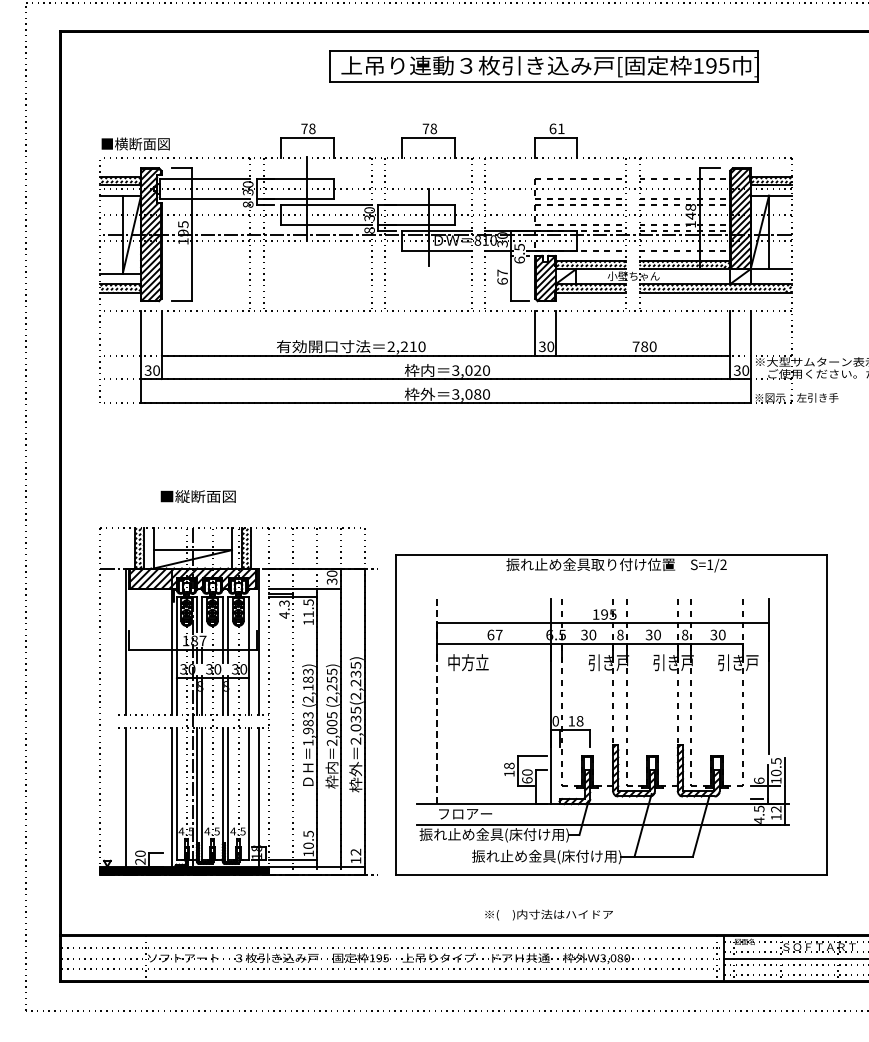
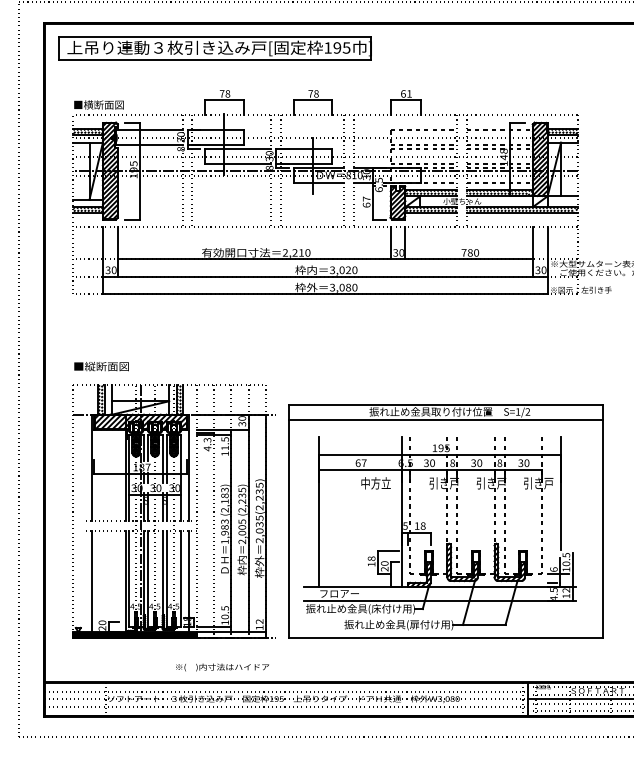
part: (543, 66) -> (214, 48), moved
text: (197, 496) -> (101, 366), moved
line: (611, 575) -> (446, 419), added
text: (468, 662) -> (376, 483), moved
text: (331, 679) -> (241, 495), (2,255) -> (2,235)
line: (436, 702) -> (318, 512), dashed -> solid
text: (555, 721) -> (405, 526), 0 -> 5
text: (527, 780) -> (384, 569), 60 -> 20
text: (568, 855) -> (414, 624), 振れ止め金具(床付け用) -> 振れ止め金具(扉付け用)
text: (548, 914) -> (222, 667), moved

